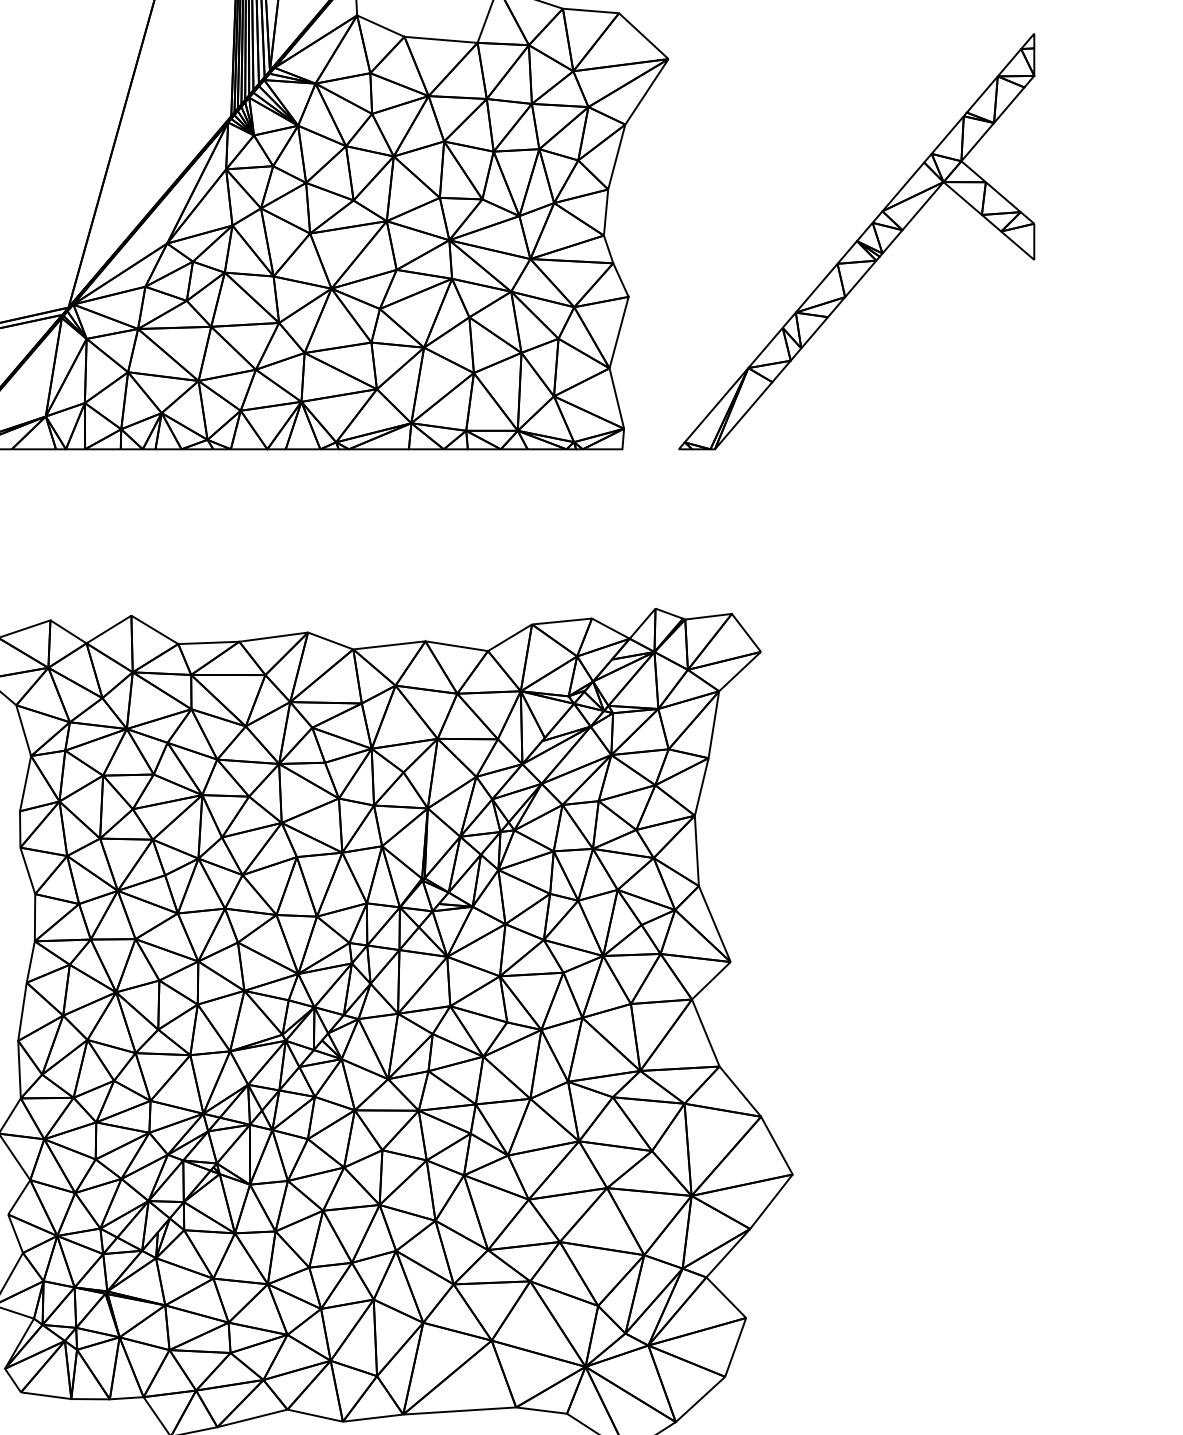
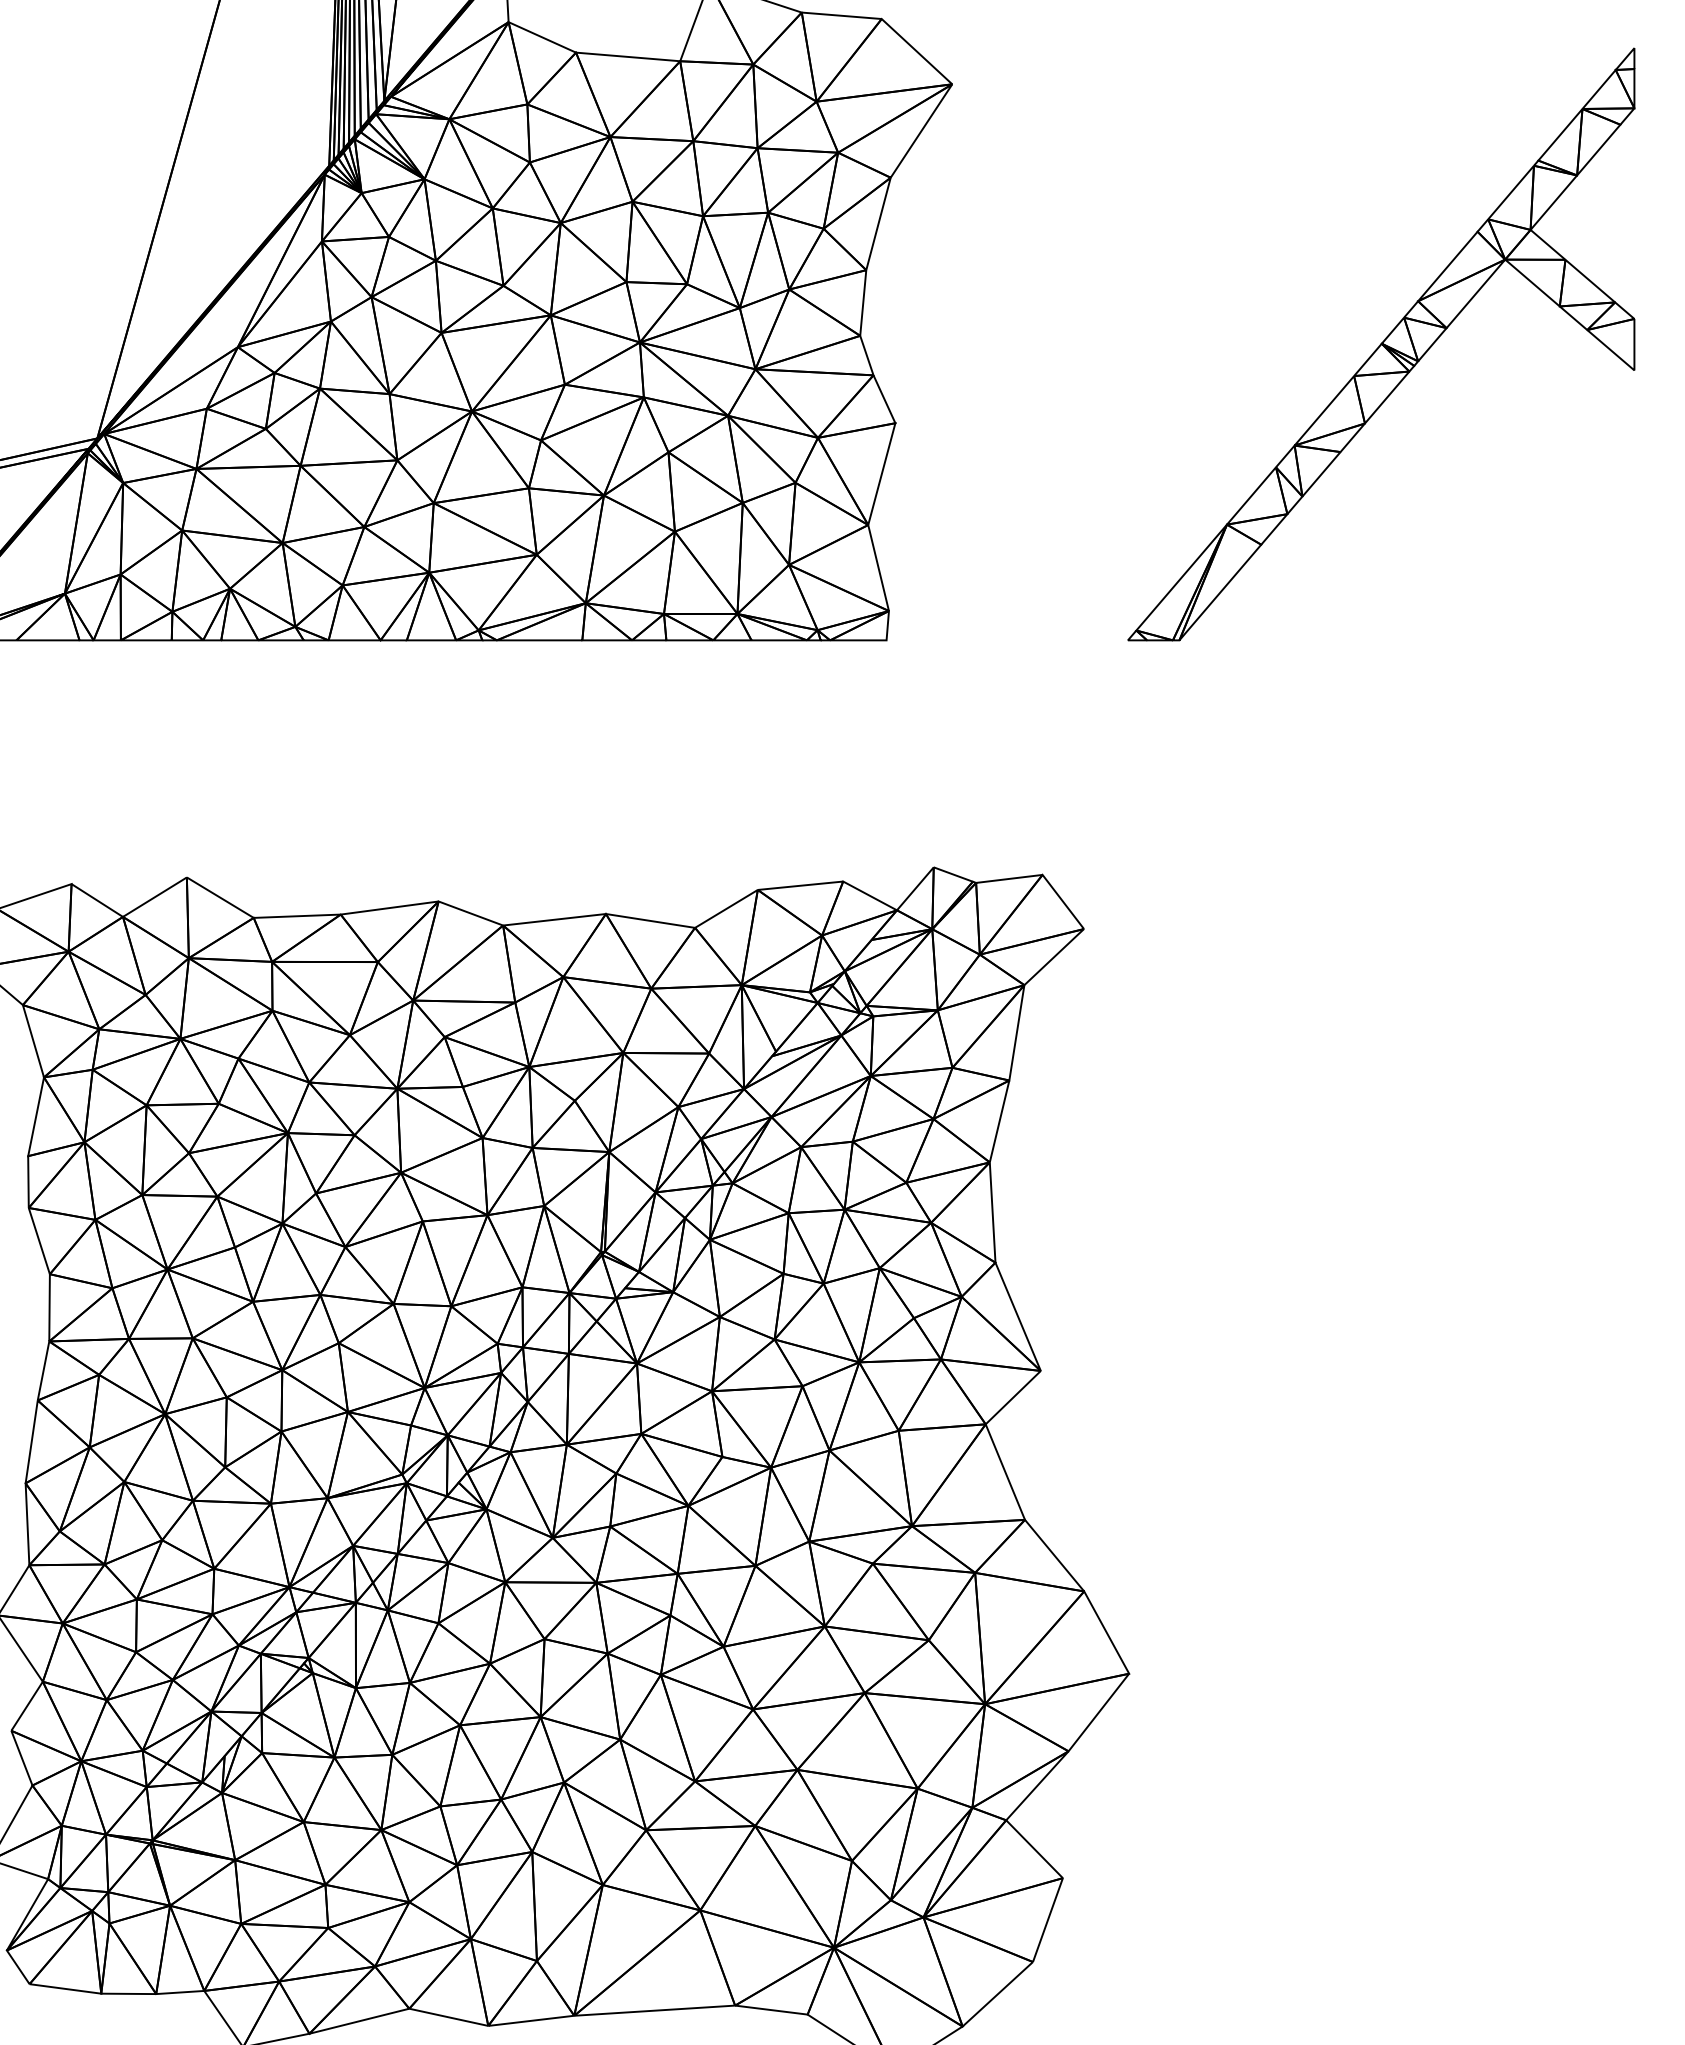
part: (856, 241) -> (1381, 344), moved

